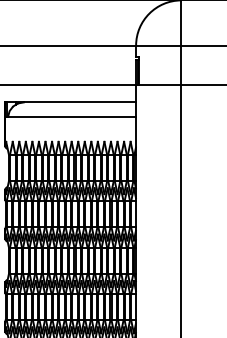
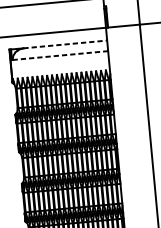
line: (80, 102) -> (65, 44), solid -> dashed
line: (72, 116) -> (60, 55), solid -> dashed

